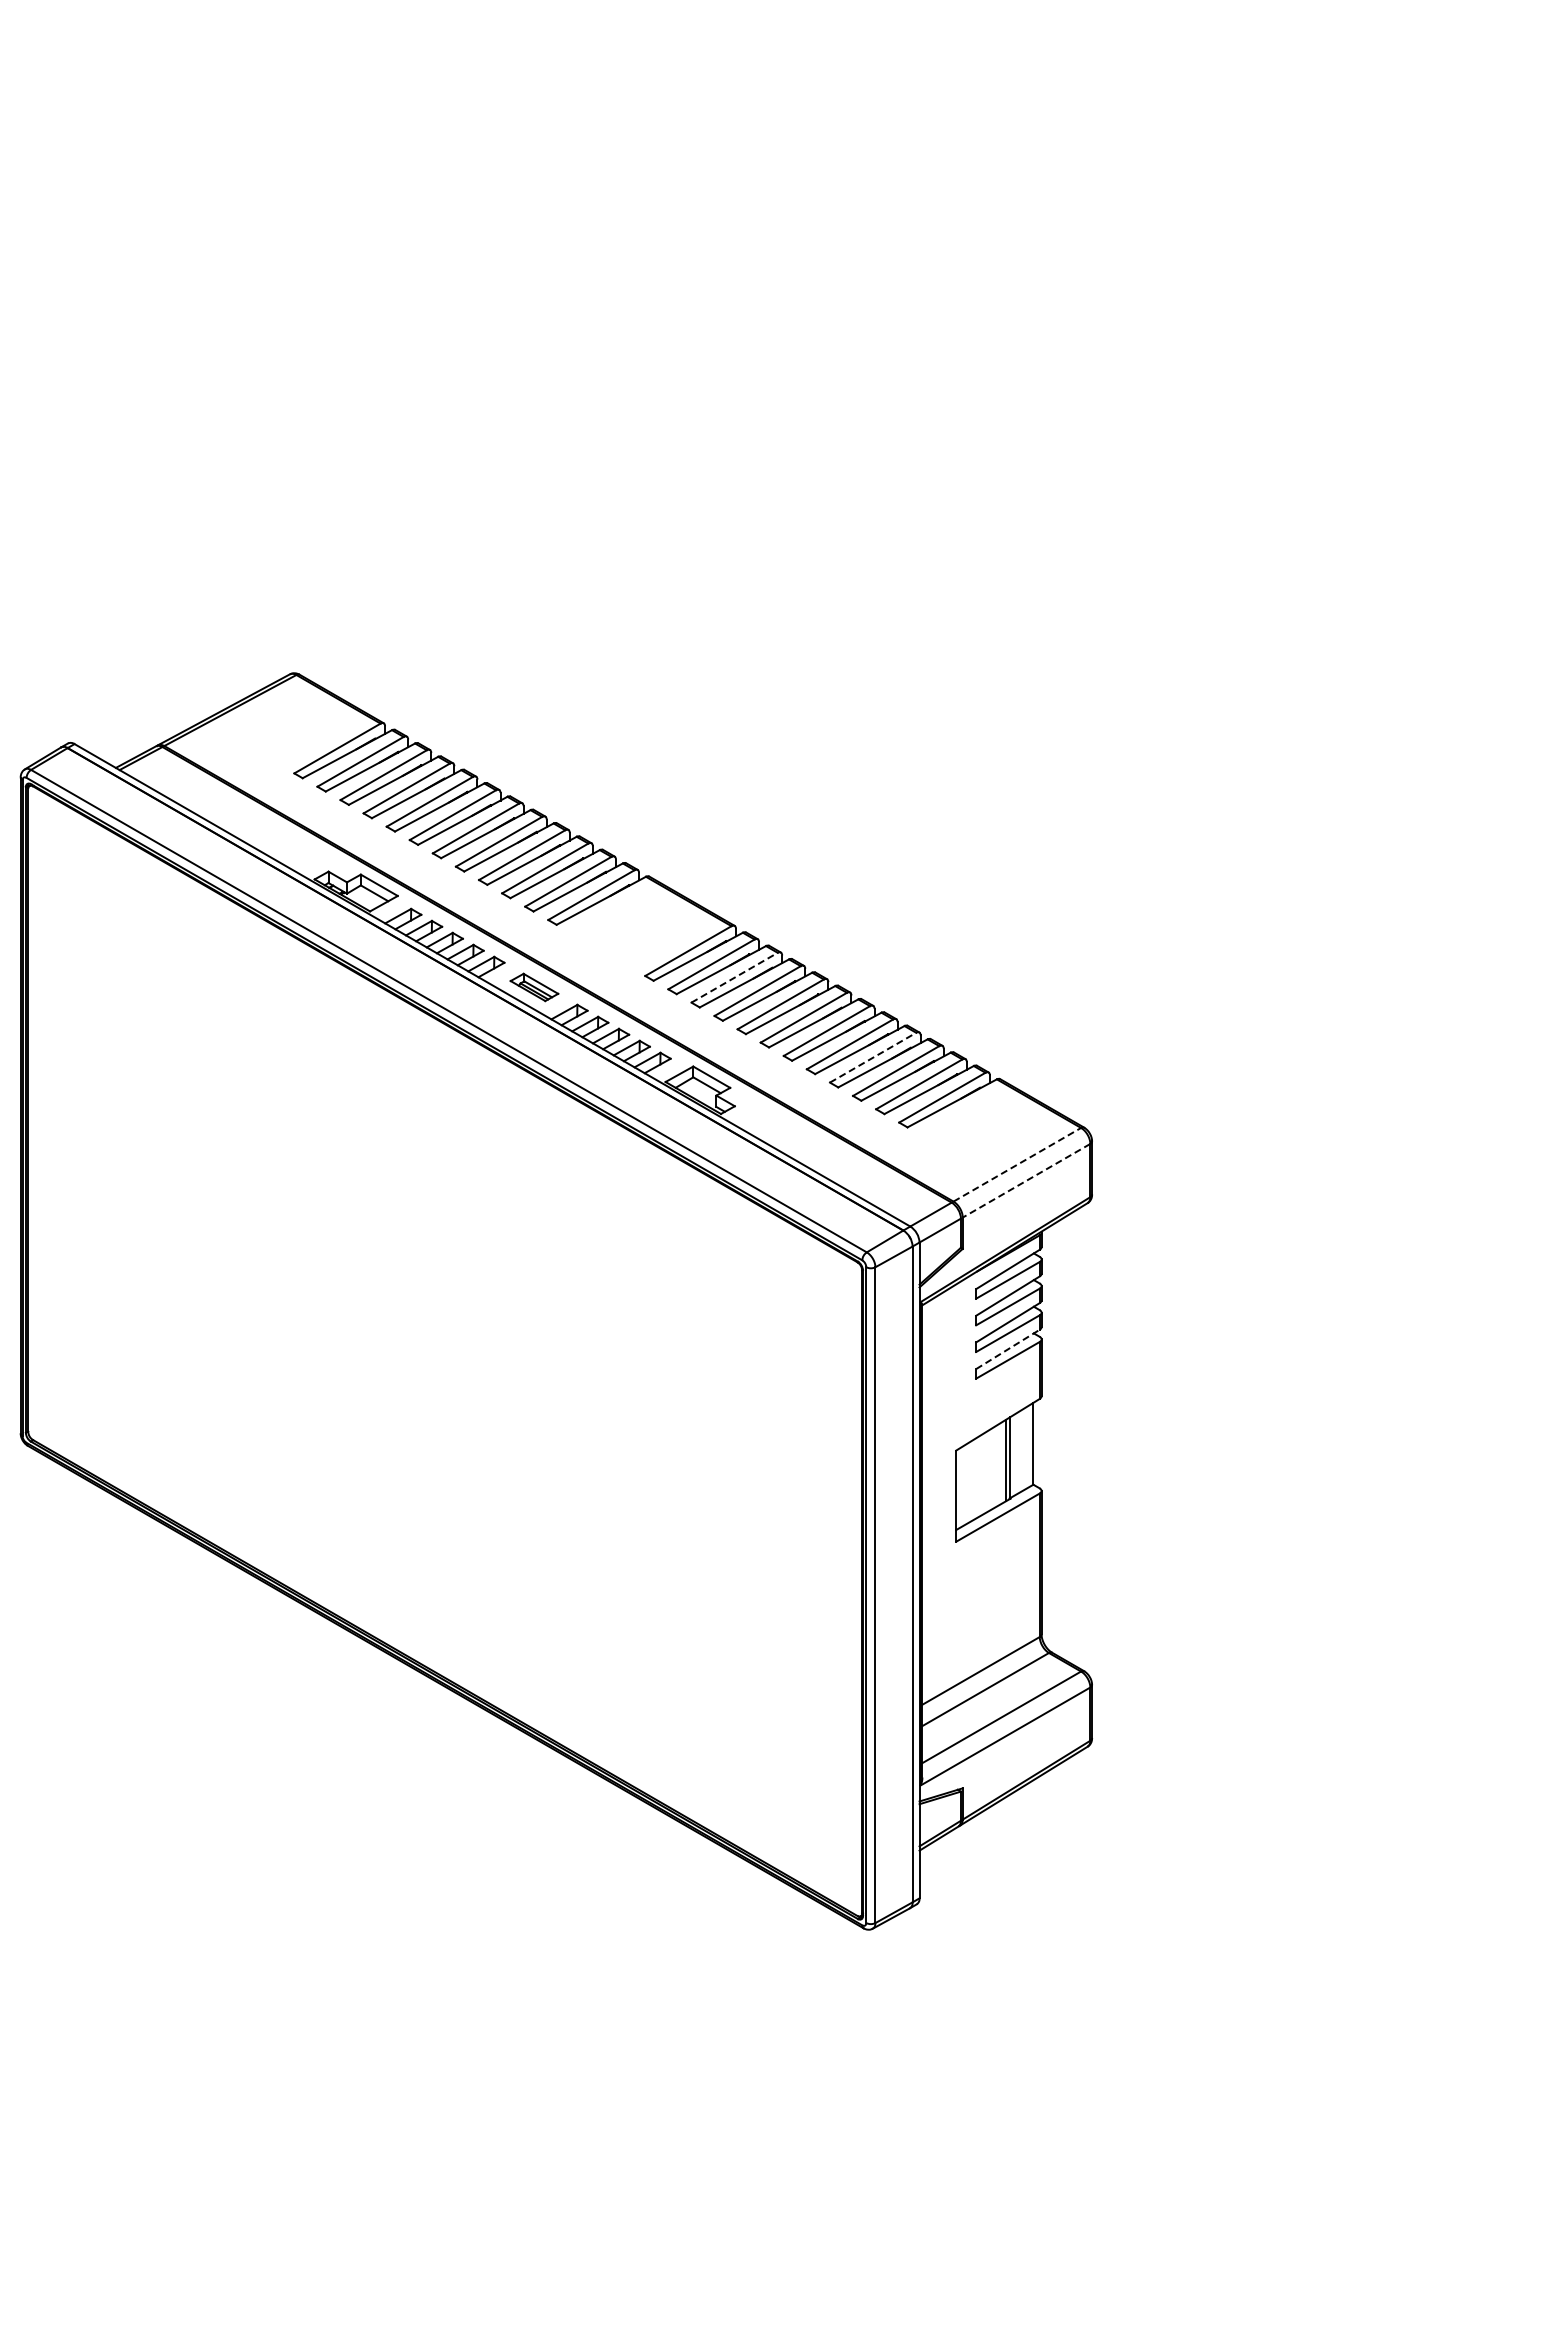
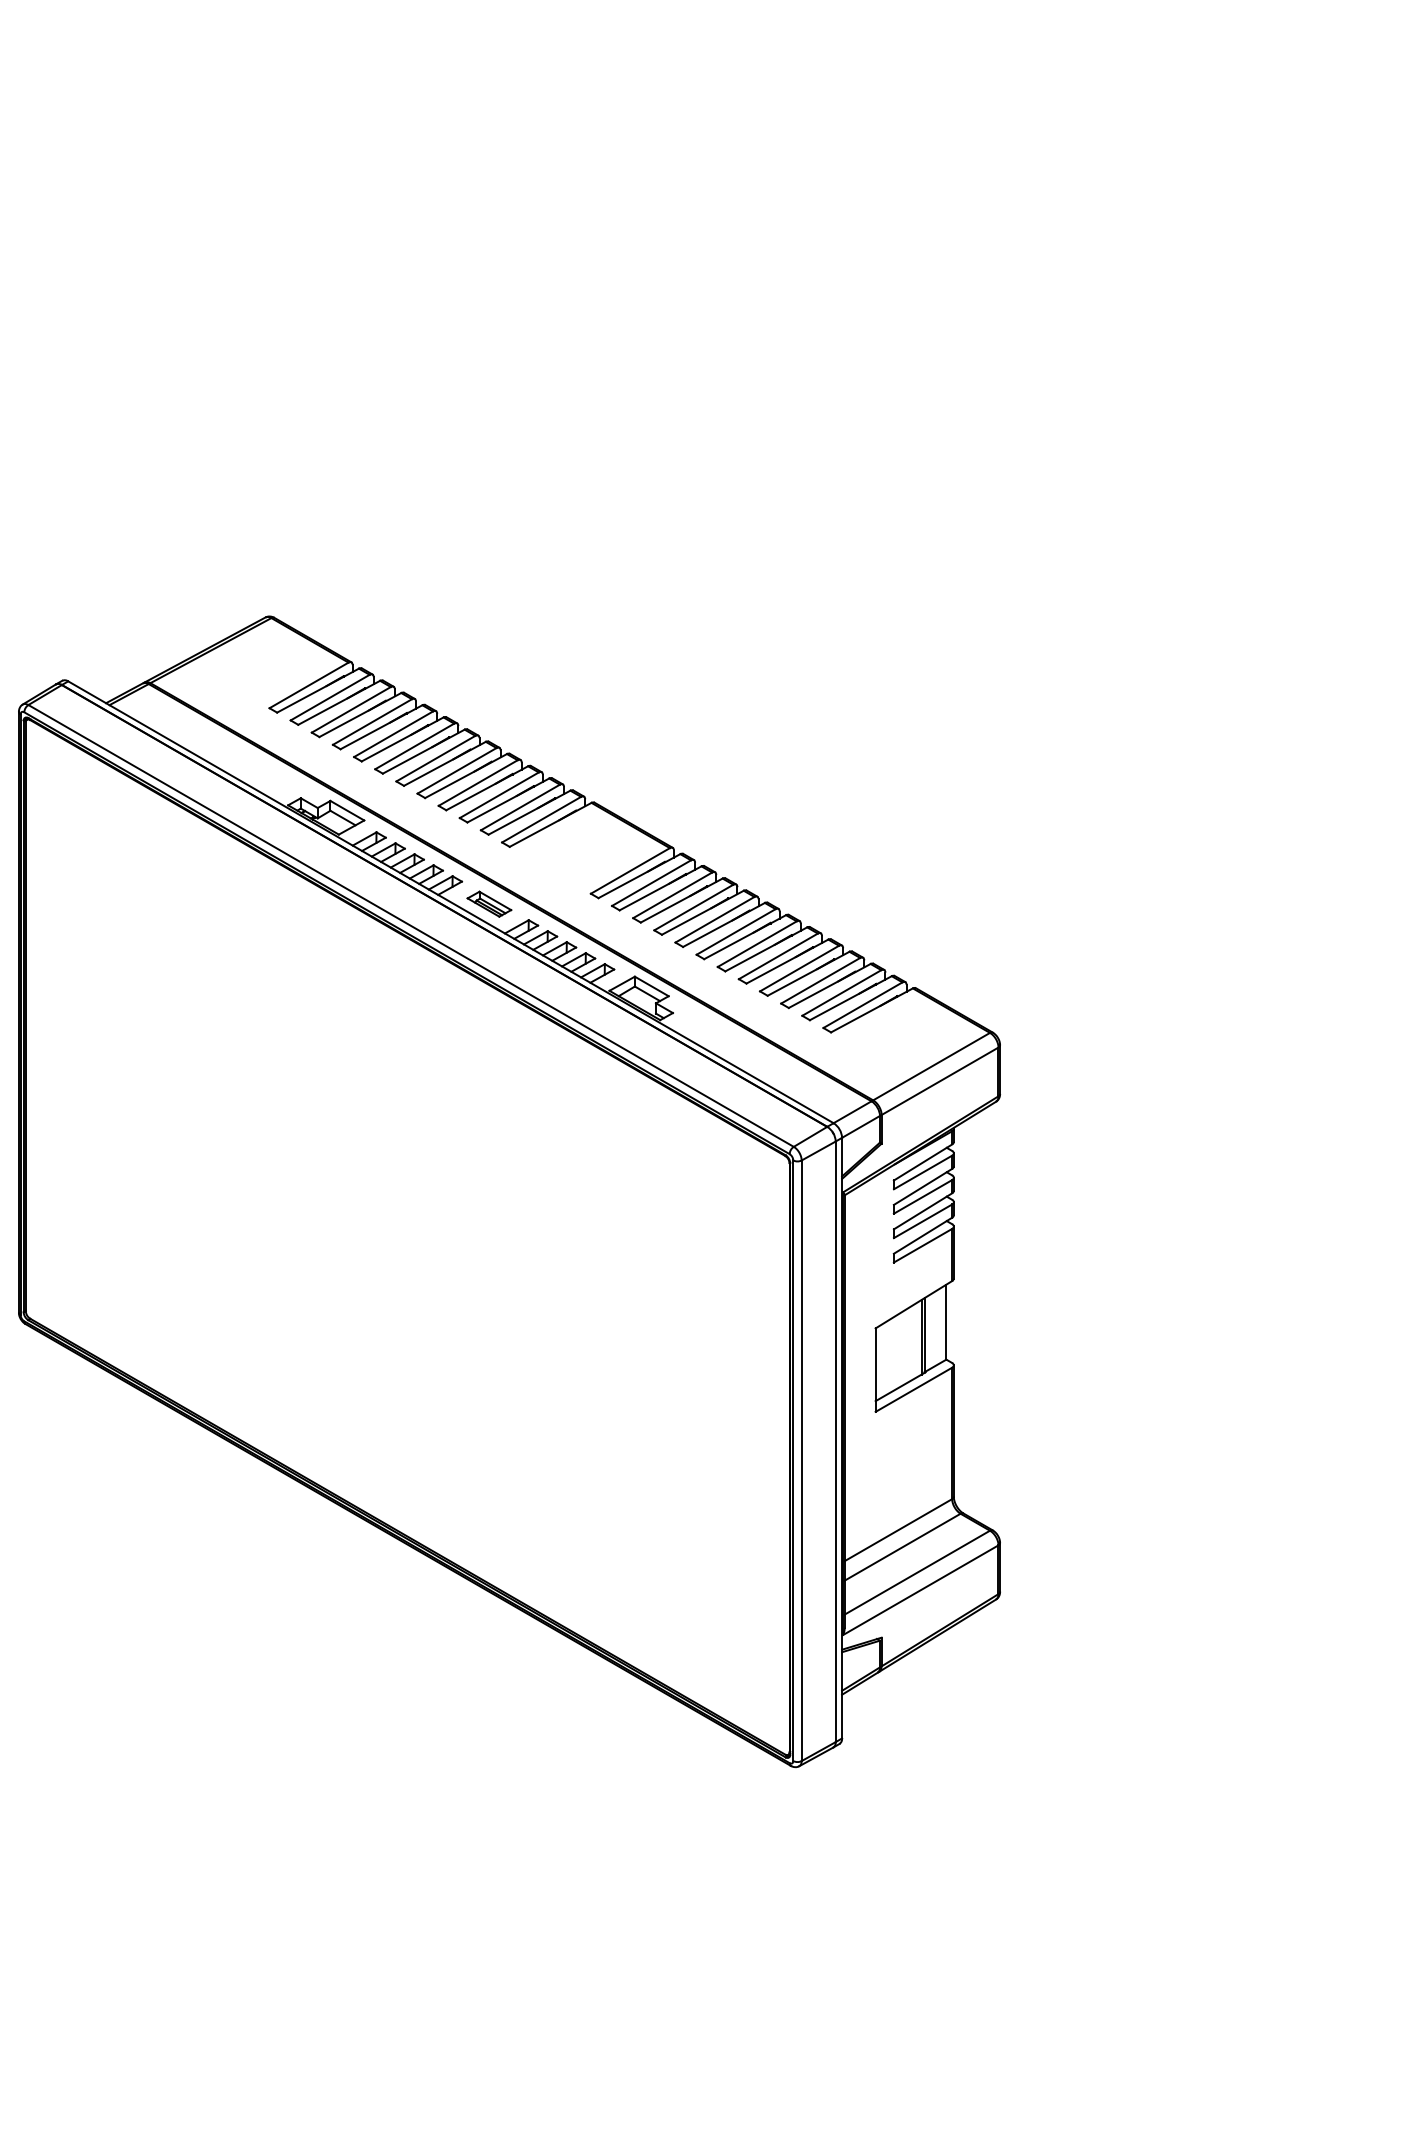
line: (734, 977) -> (672, 895), dashed -> solid
line: (873, 1057) -> (799, 968), dashed -> solid
line: (1017, 1164) -> (931, 1066), dashed -> solid
line: (1026, 1180) -> (940, 1081), dashed -> solid
line: (1008, 1349) -> (923, 1235), dashed -> solid

